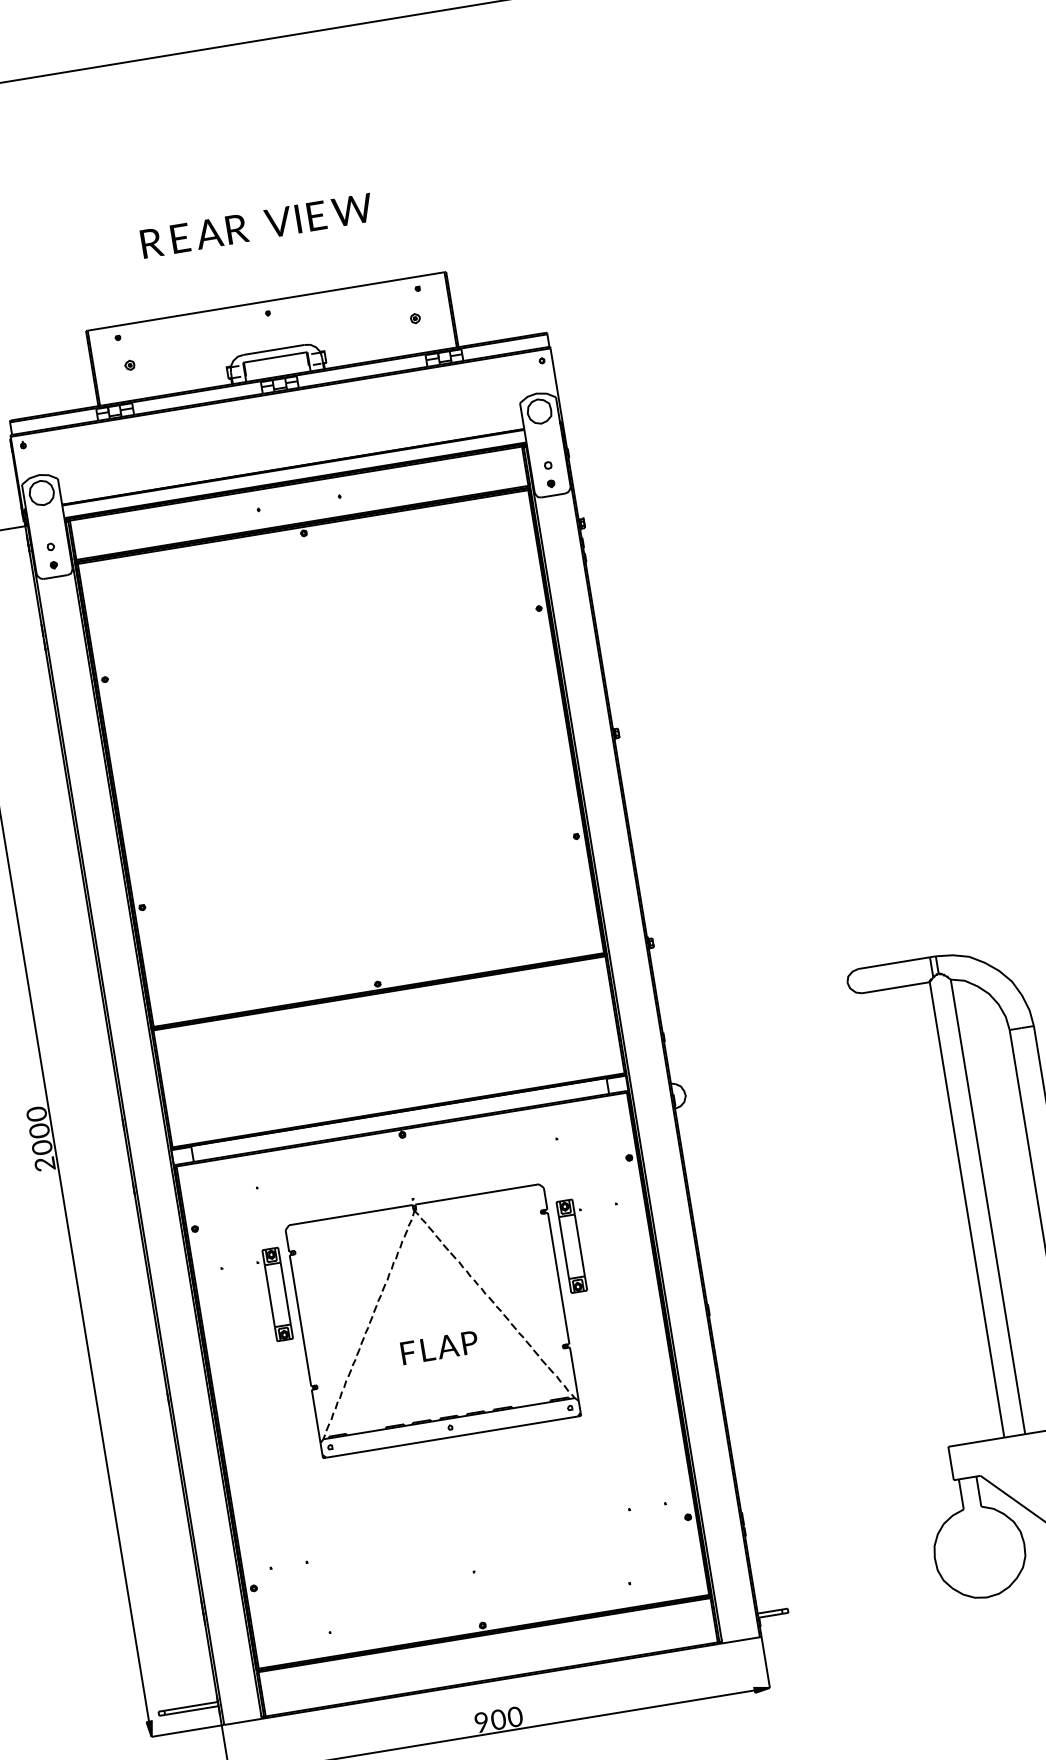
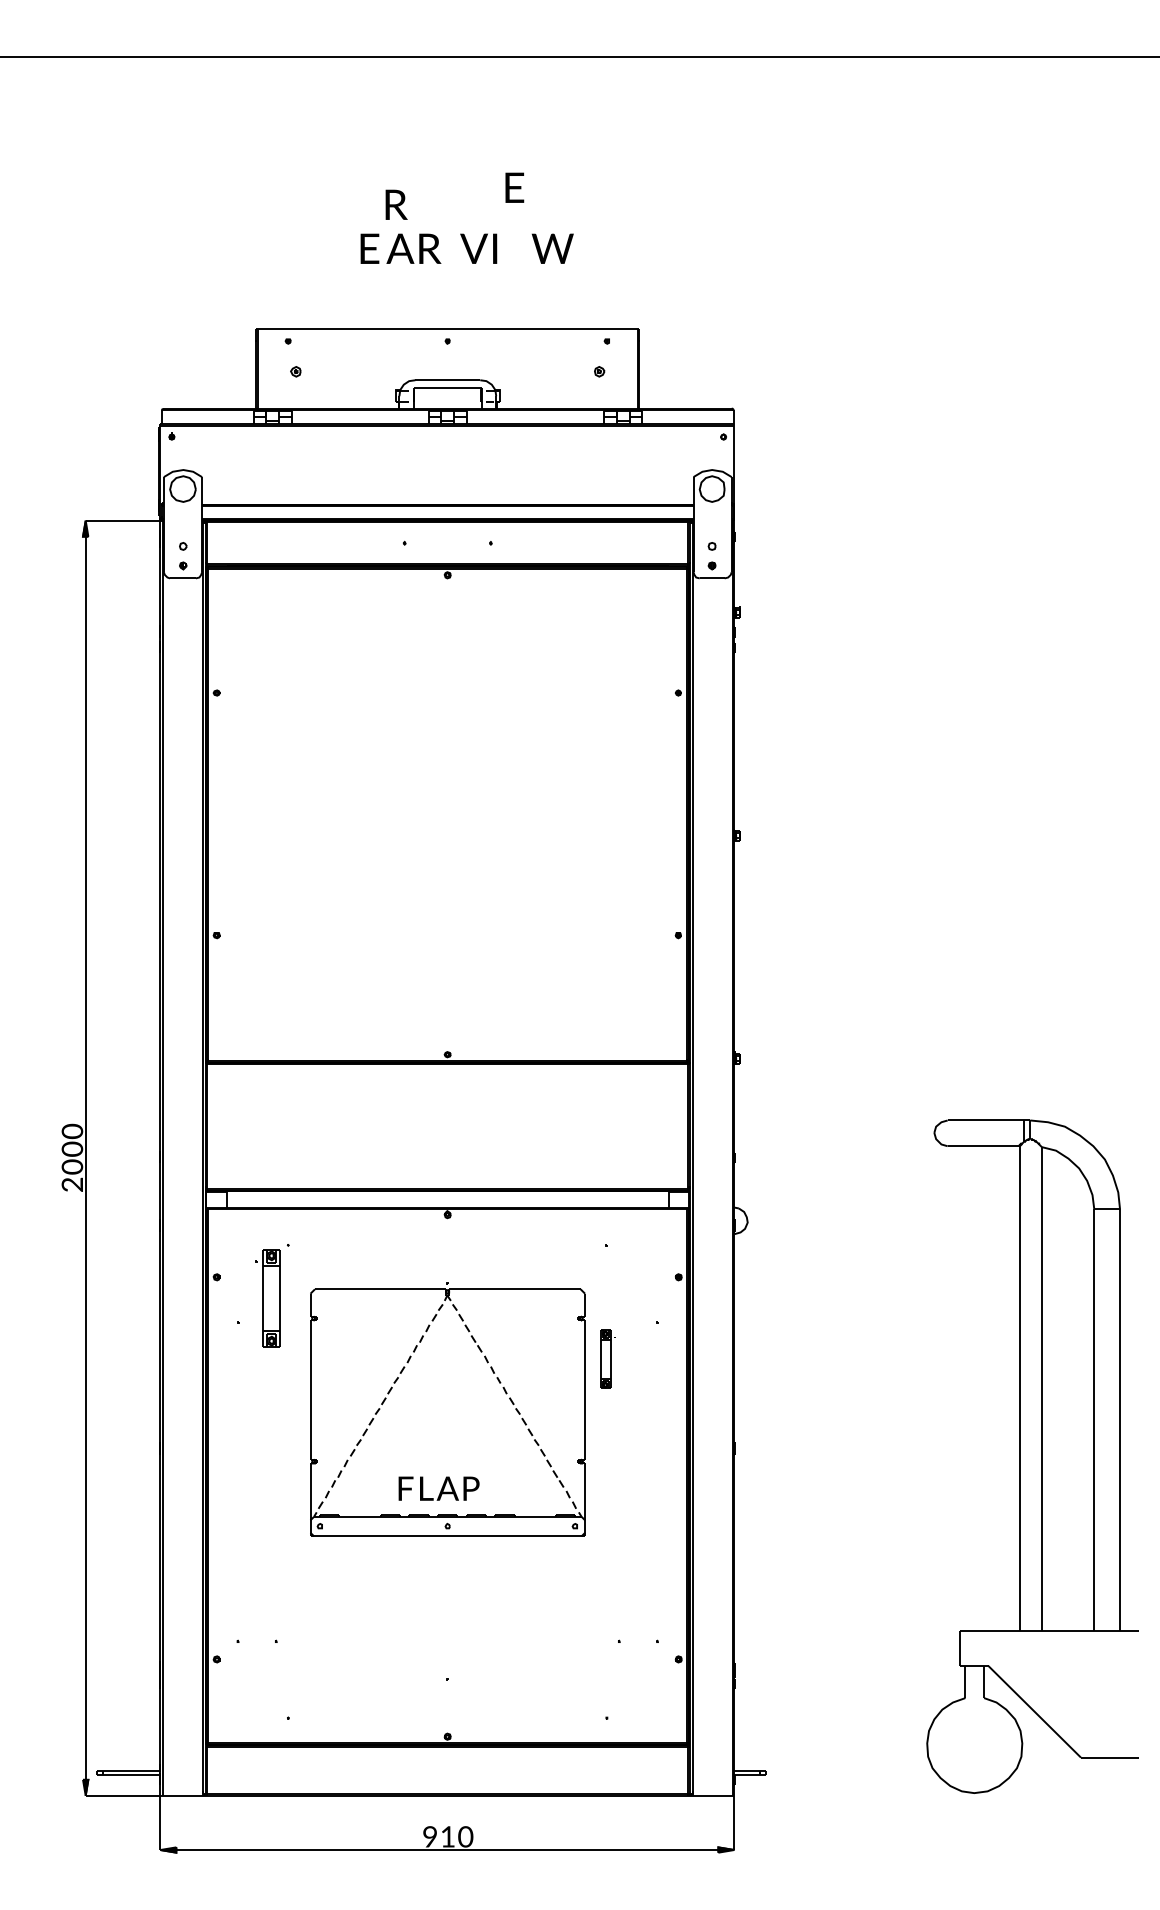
text: (316, 215) -> (514, 187), moved
text: (151, 242) -> (396, 204), moved
part: (575, 1246) -> (607, 1359), size x0.6
part: (274, 1295) -> (267, 1298), moved
text: (439, 1347) -> (438, 1488), moved
text: (498, 1719) -> (447, 1836), 0 -> 1

